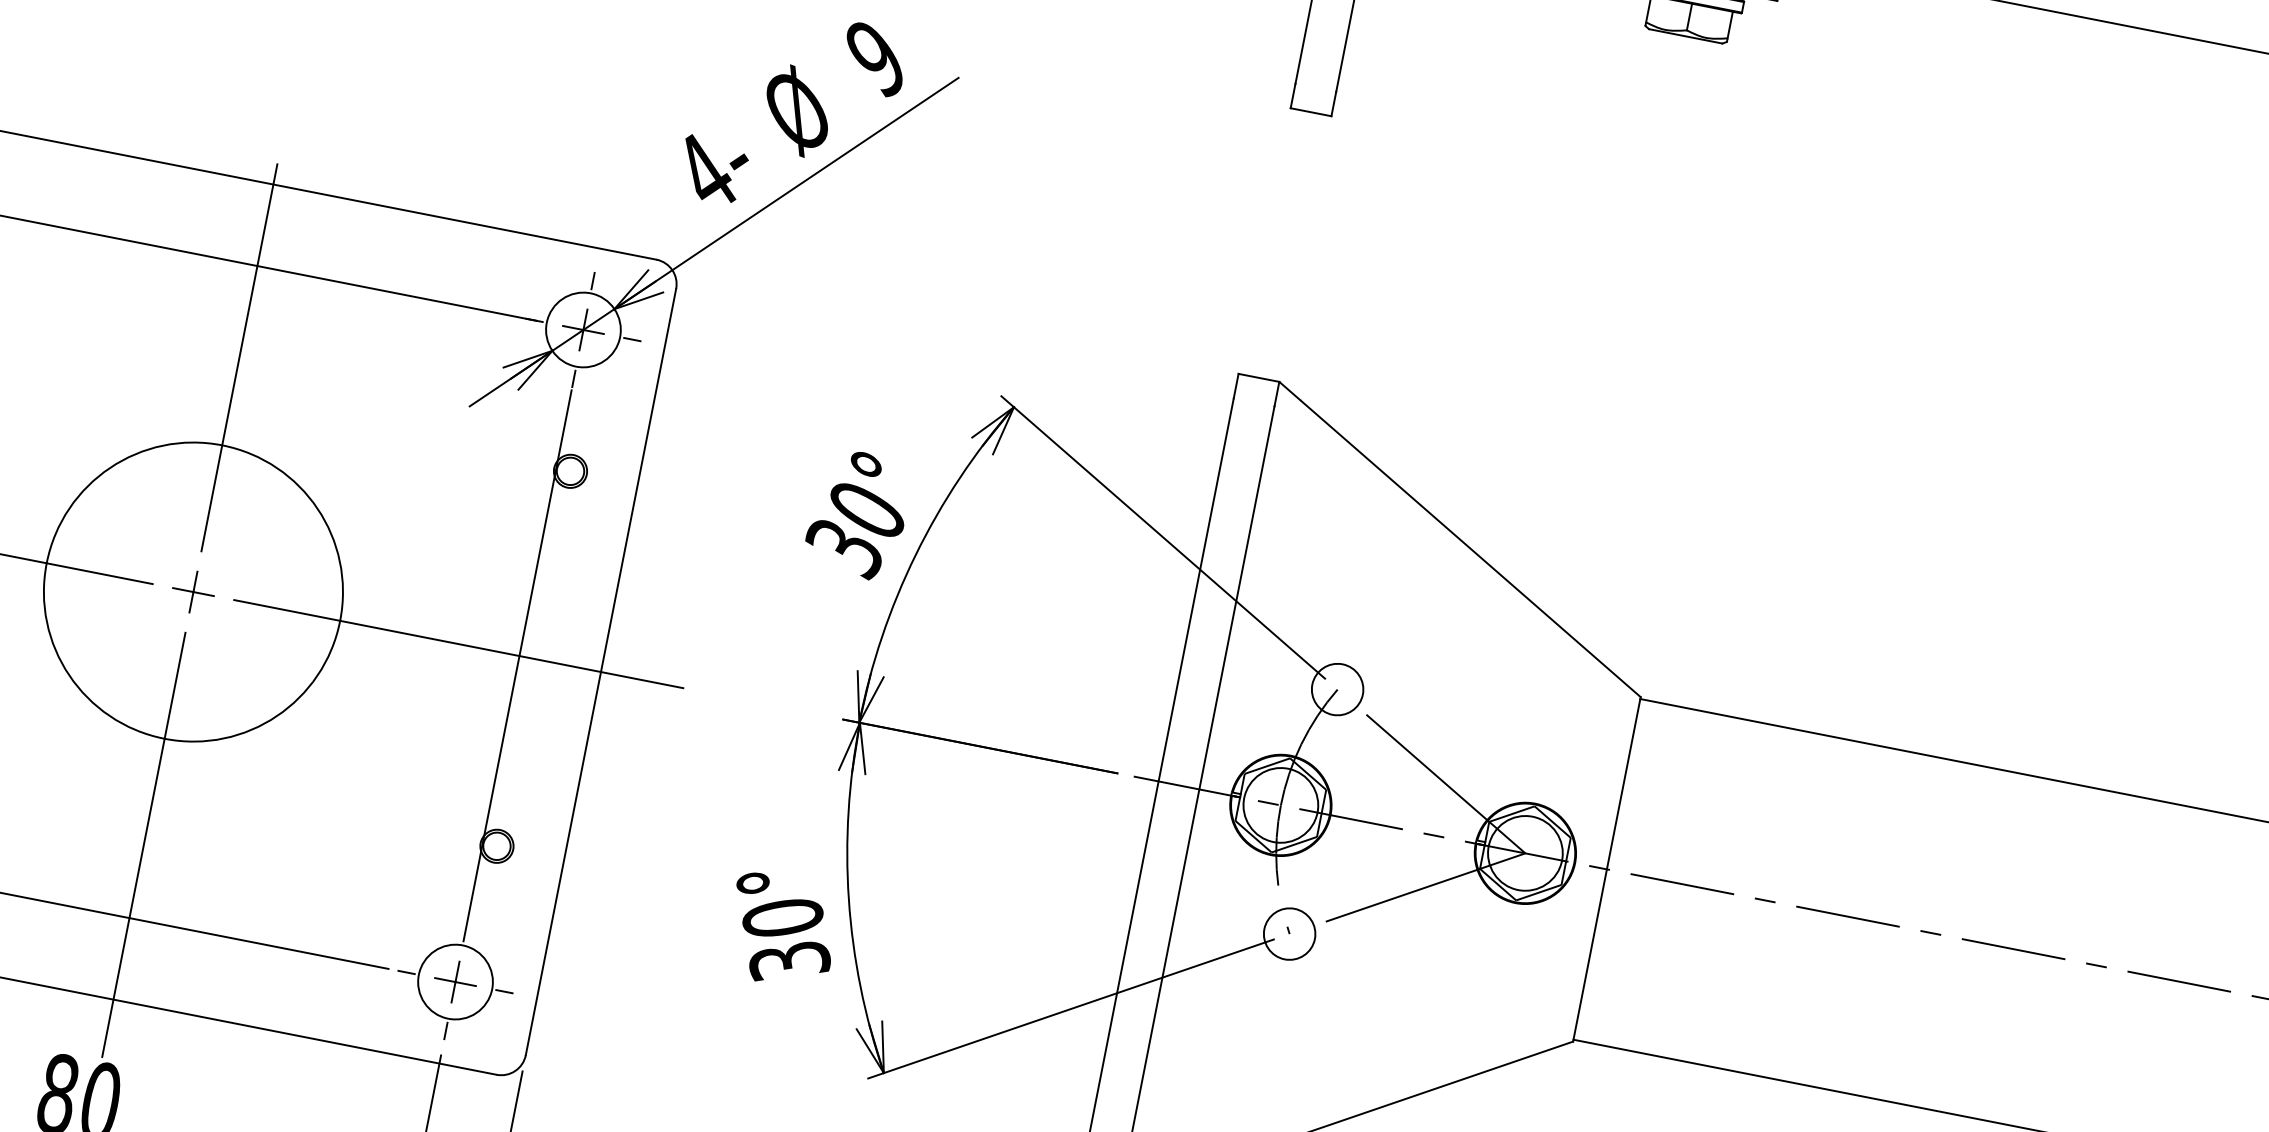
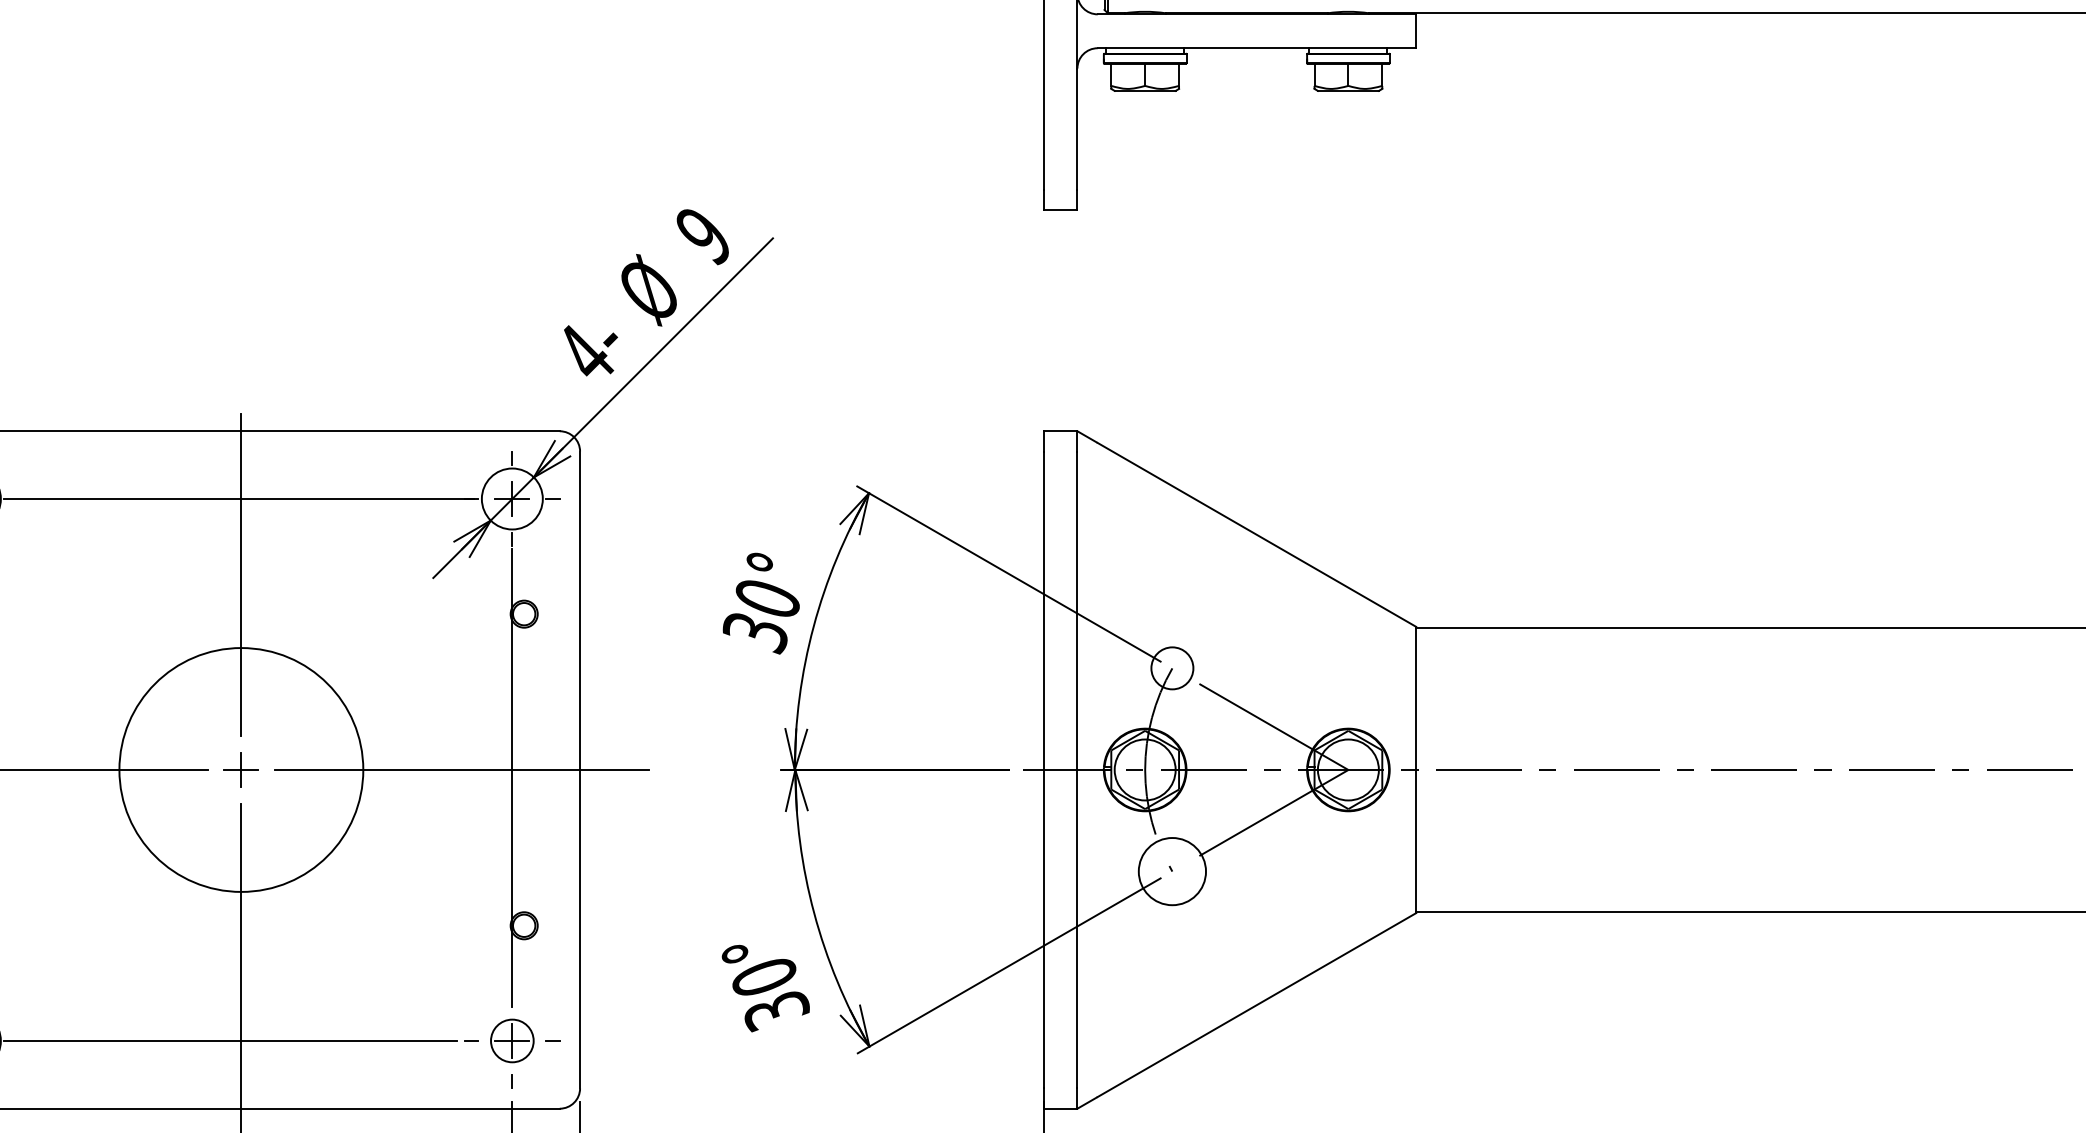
text: (781, 931) -> (765, 988), moved
circle: (1289, 934) -> (1172, 871), size x1.6
circle: (454, 981) -> (511, 1040), size x0.7

